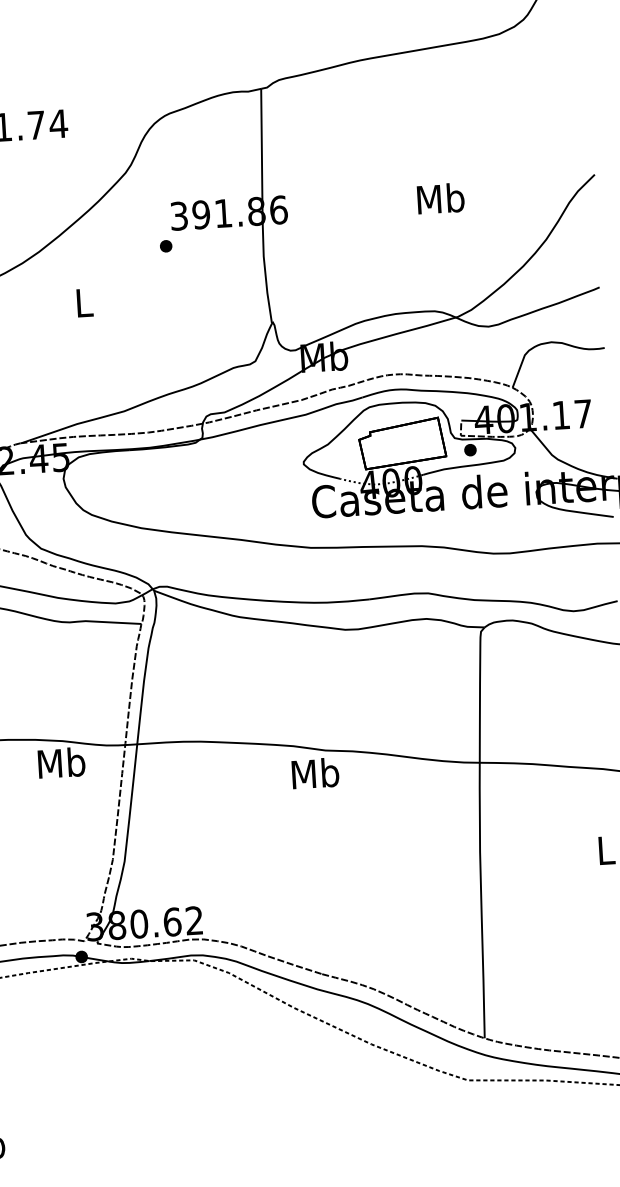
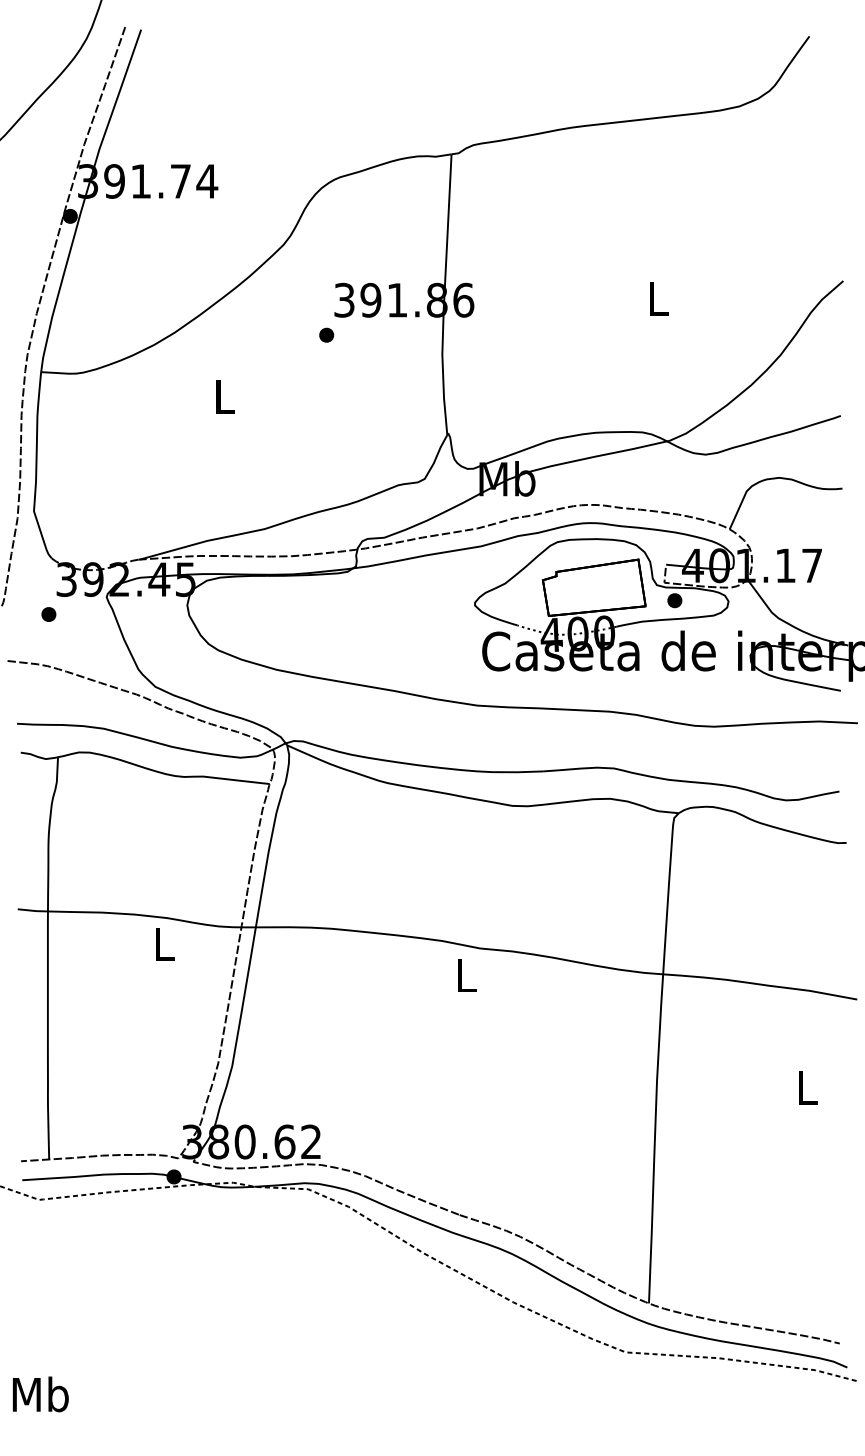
text: (440, 198) -> (657, 298), Mb -> L
text: (61, 762) -> (164, 943), Mb -> L
text: (315, 772) -> (466, 974), Mb -> L

